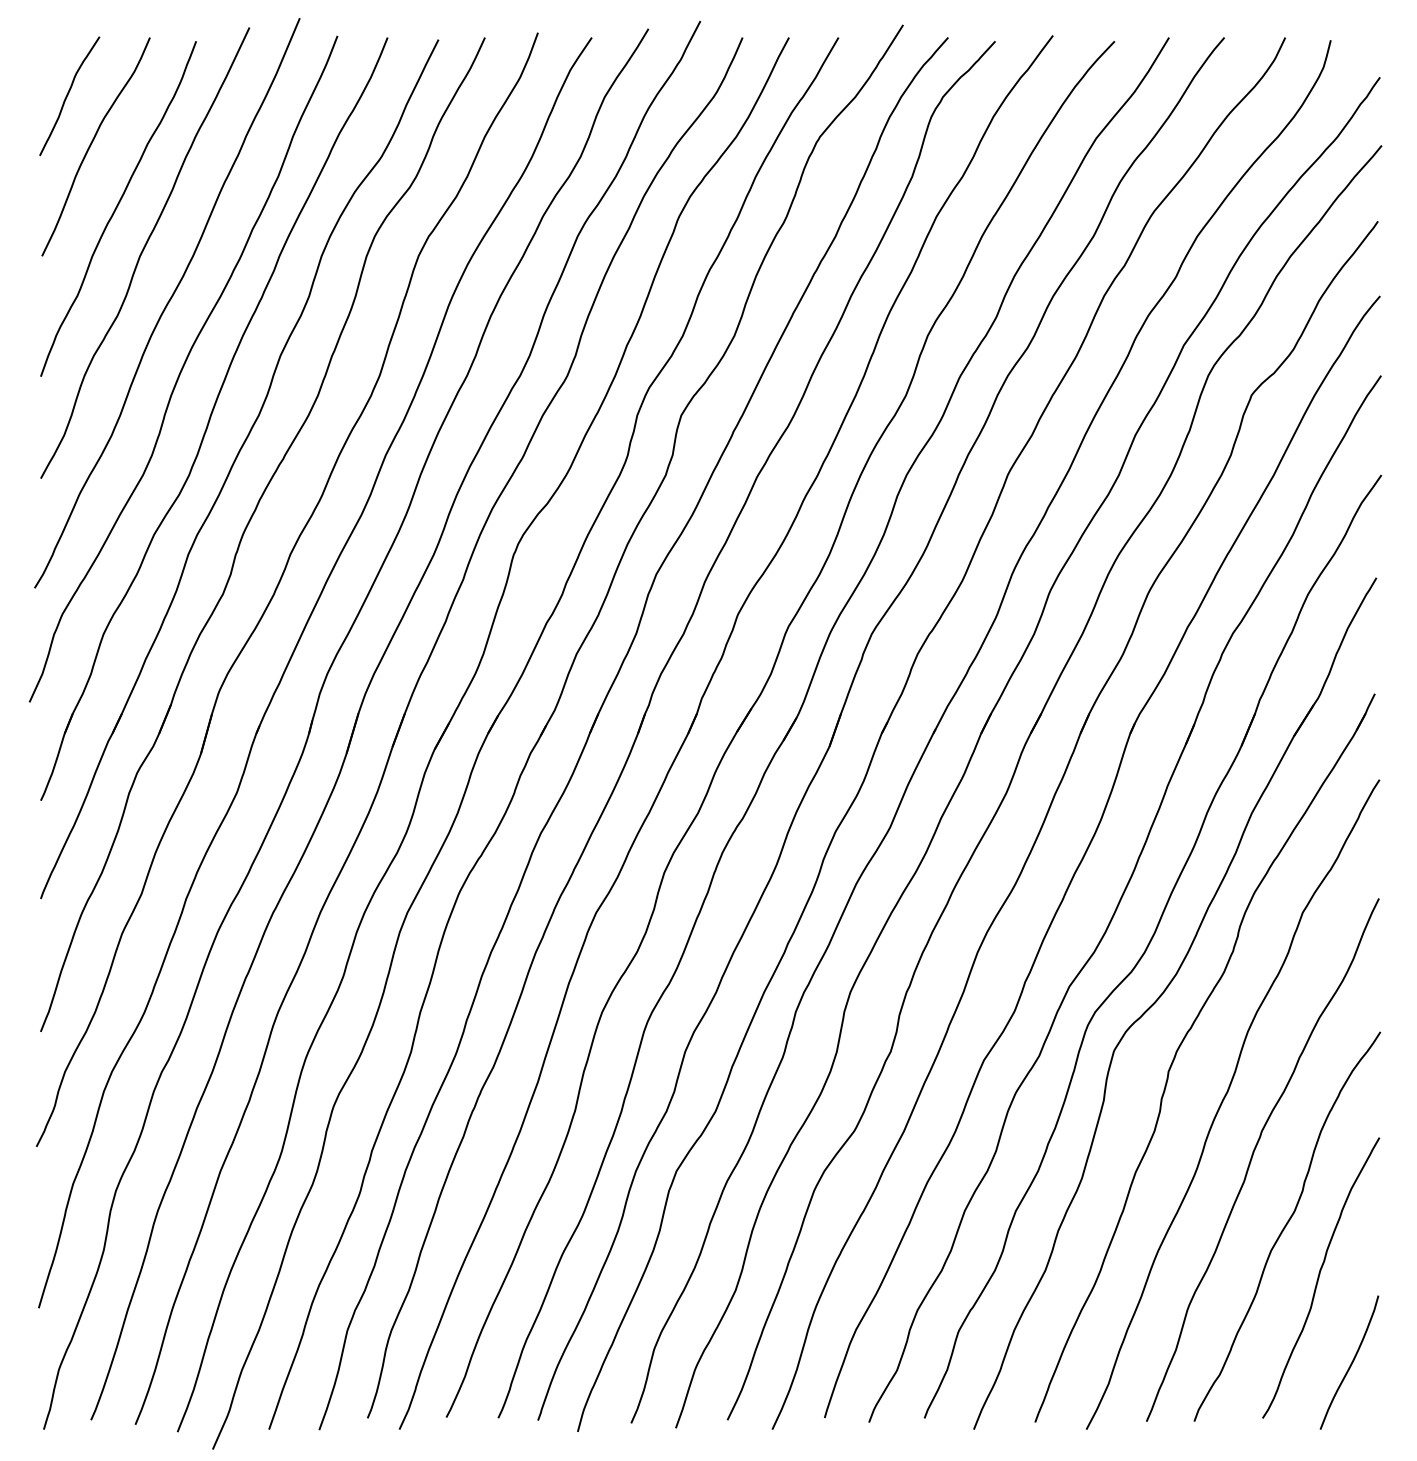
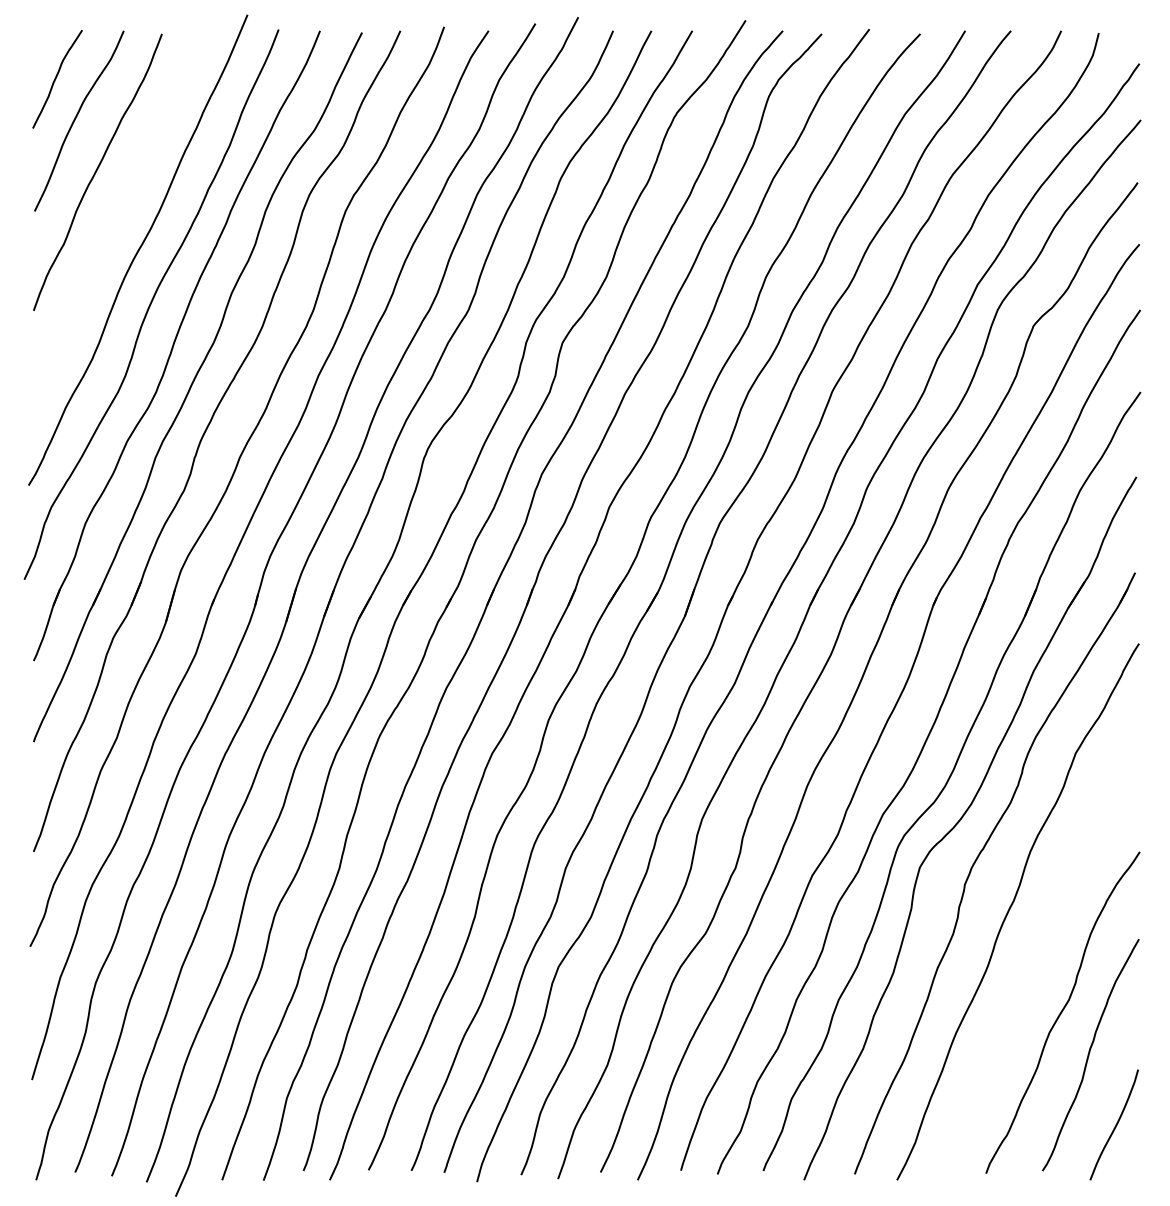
curve: (143, 251) -> (118, 207), removed
curve: (1253, 1155) -> (1035, 953), removed

